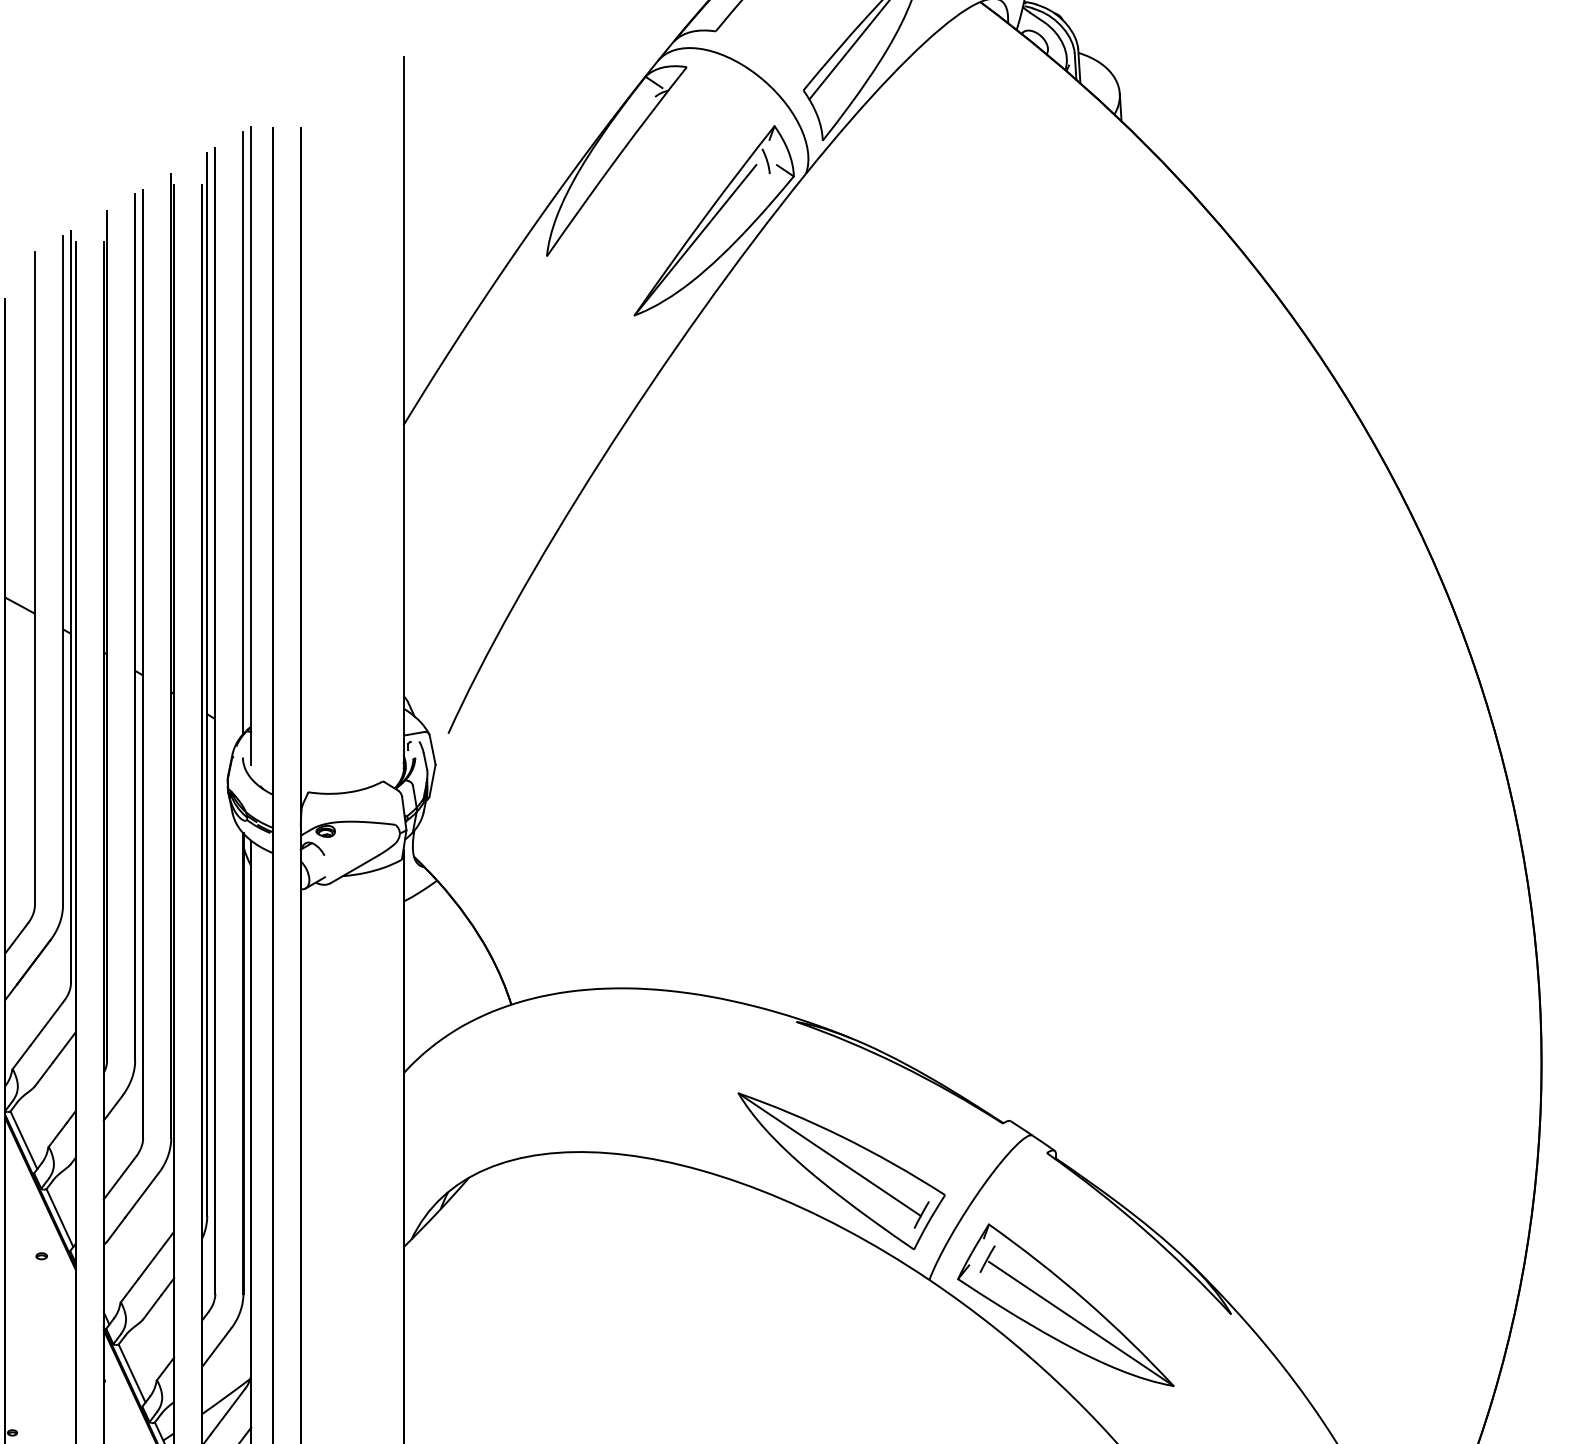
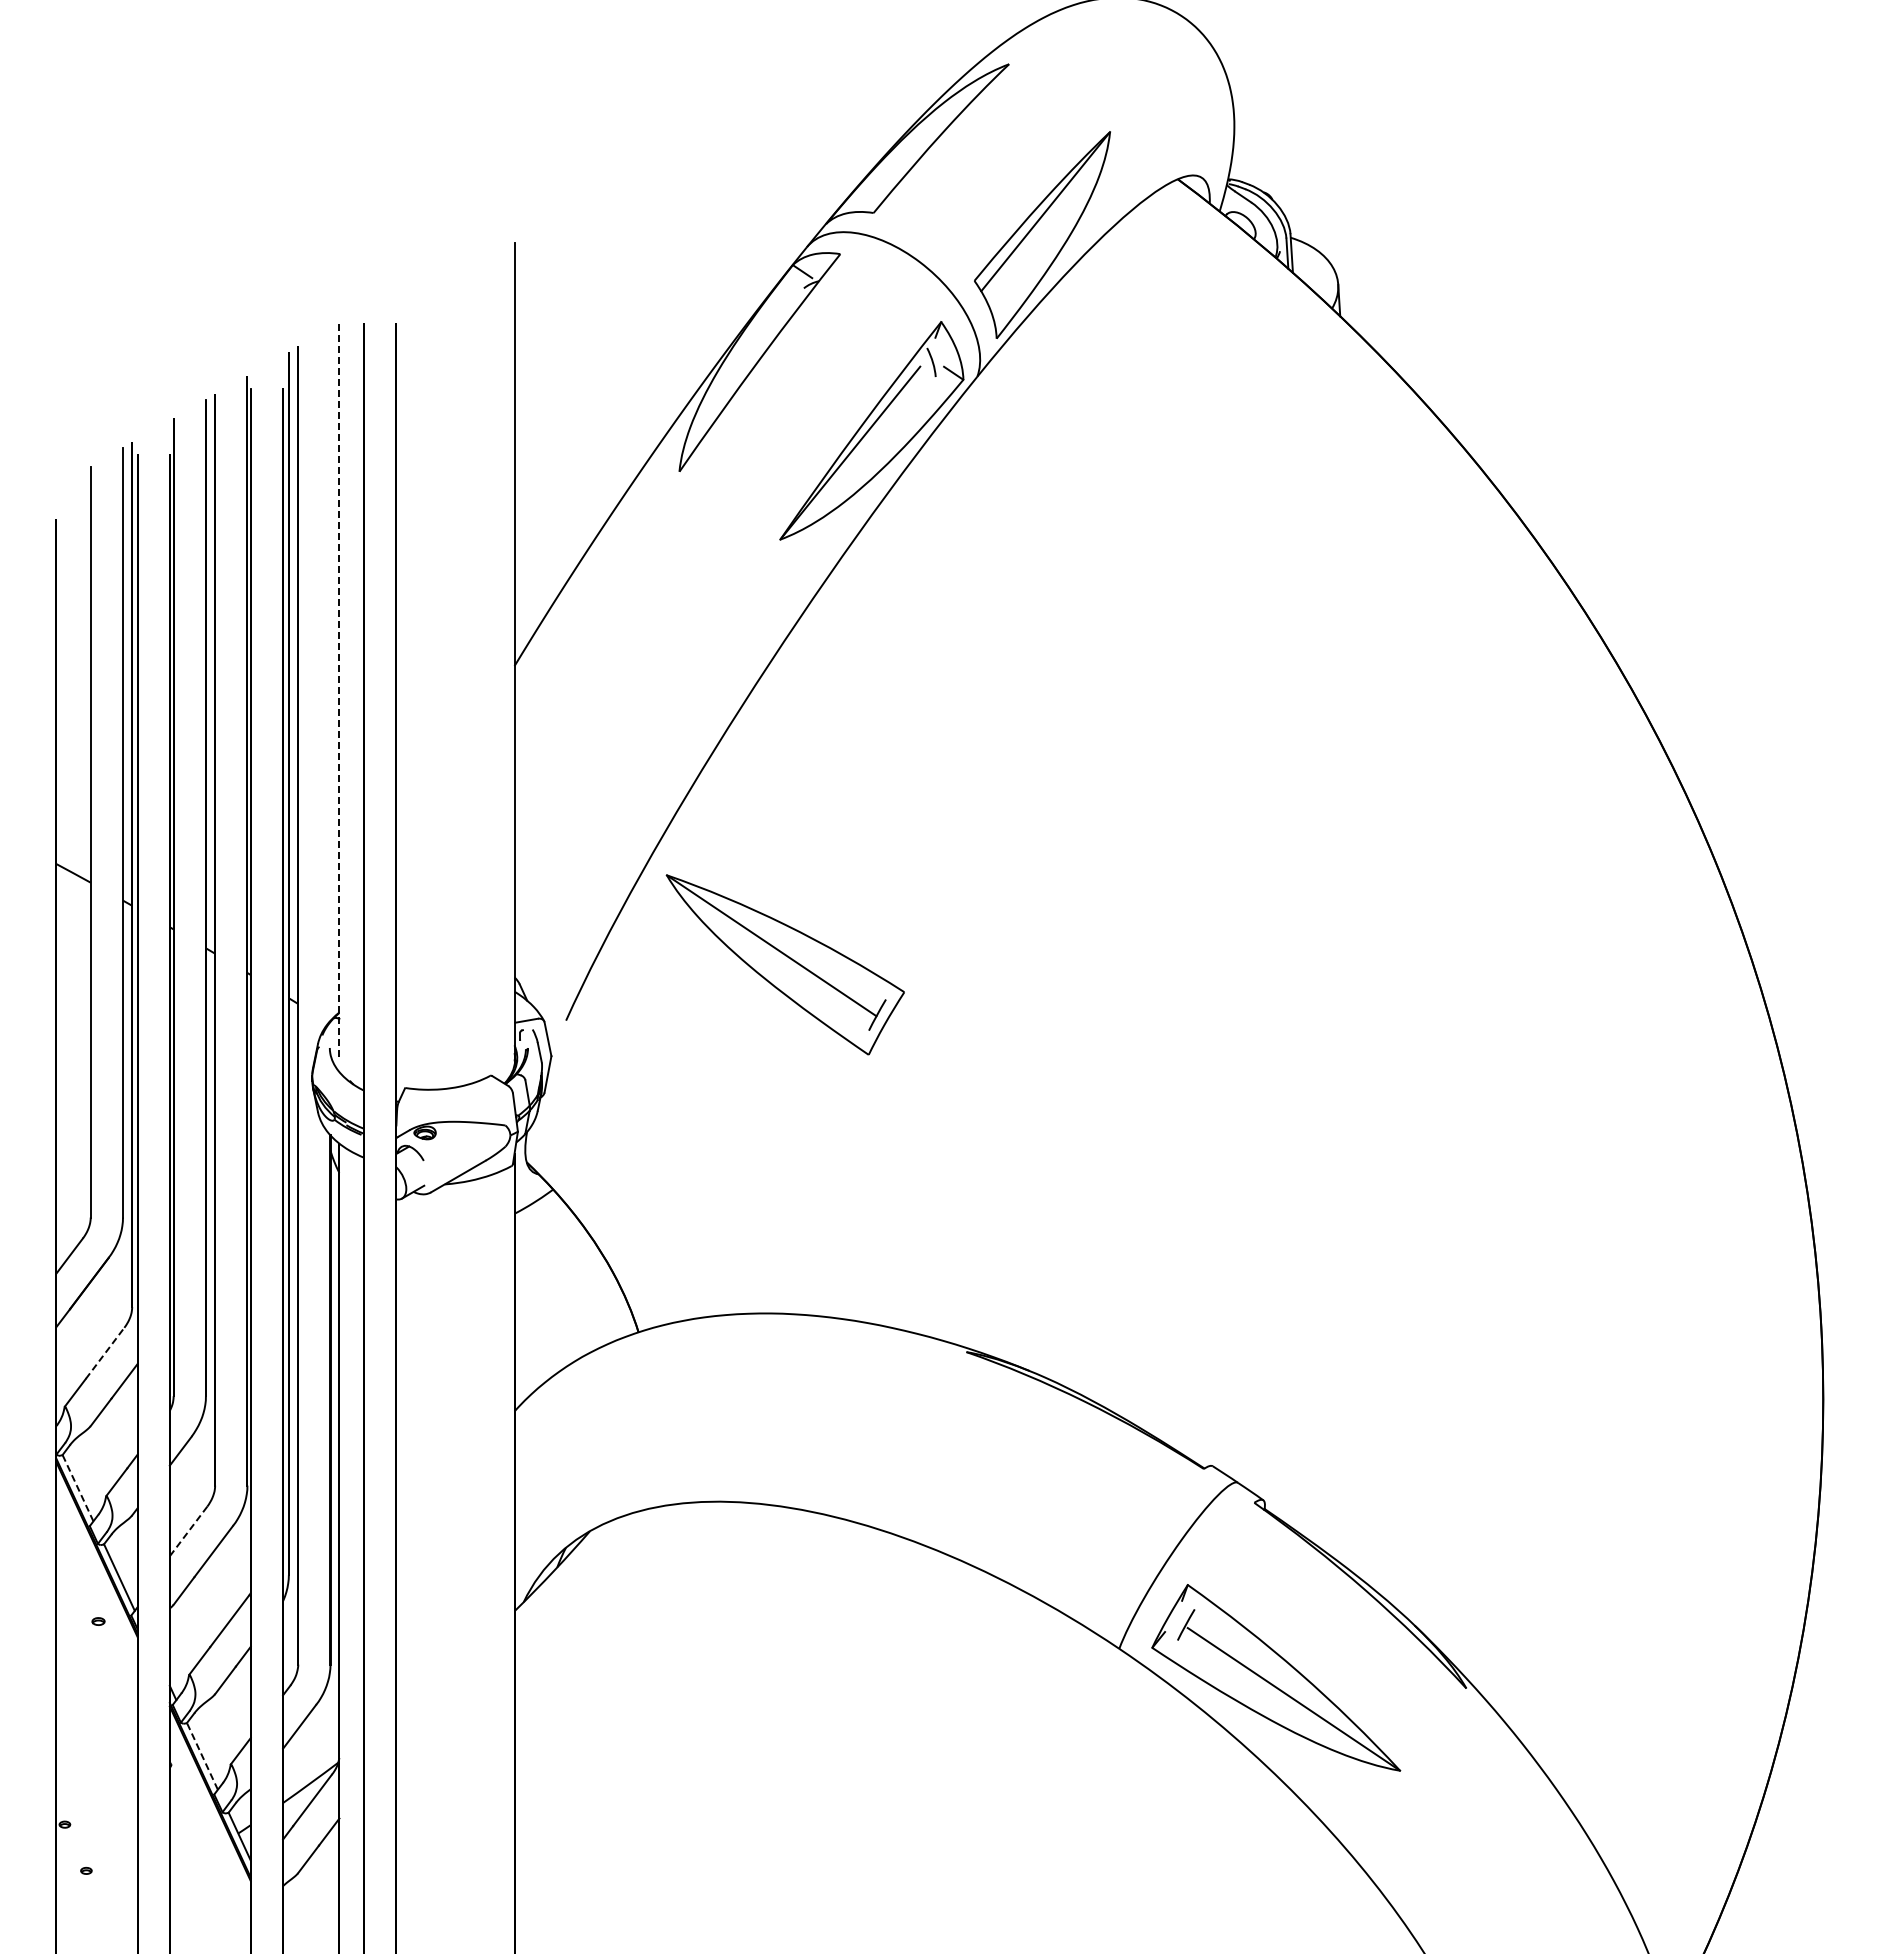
line: (243, 432) -> (330, 674), removed
line: (251, 446) -> (339, 690), solid -> dashed
line: (47, 1023) -> (105, 1353), solid -> dashed
line: (24, 1140) -> (78, 1488), solid -> dashed
part: (840, 1171) -> (784, 964), moved
line: (119, 1177) -> (188, 1531), solid -> dashed
line: (132, 1373) -> (202, 1756), solid -> dashed

